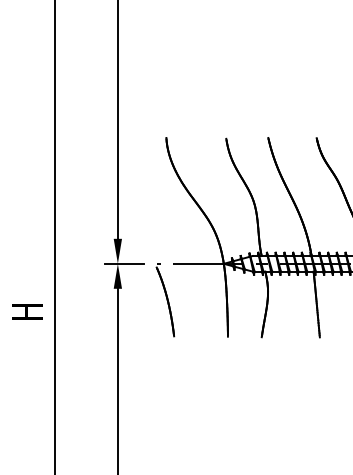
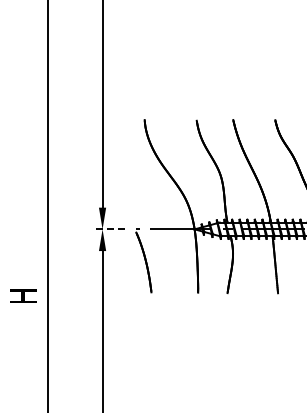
line: (124, 263) -> (108, 229), solid -> dashed
text: (26, 311) -> (23, 295), moved

